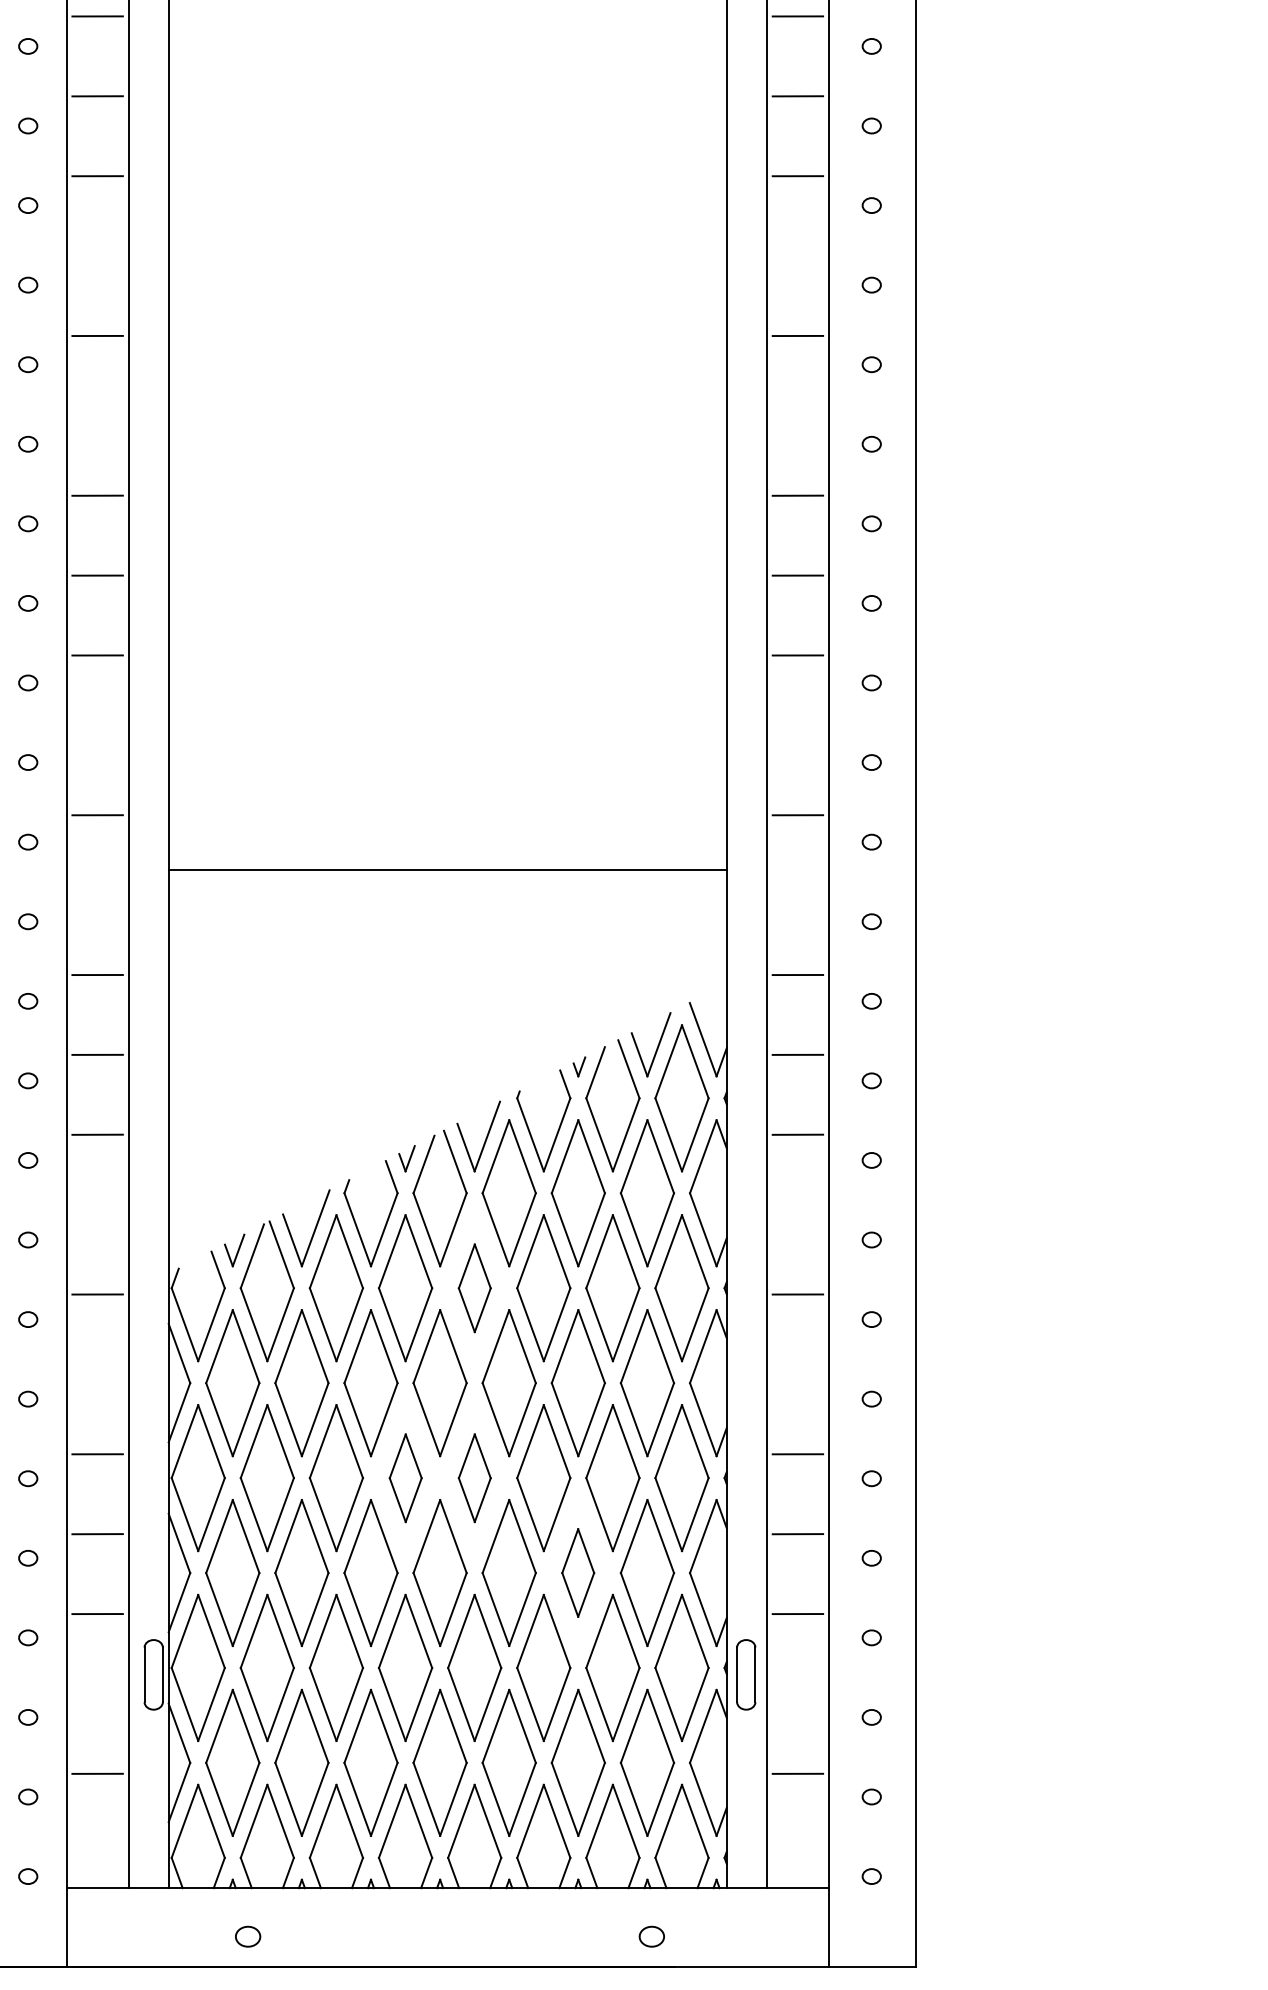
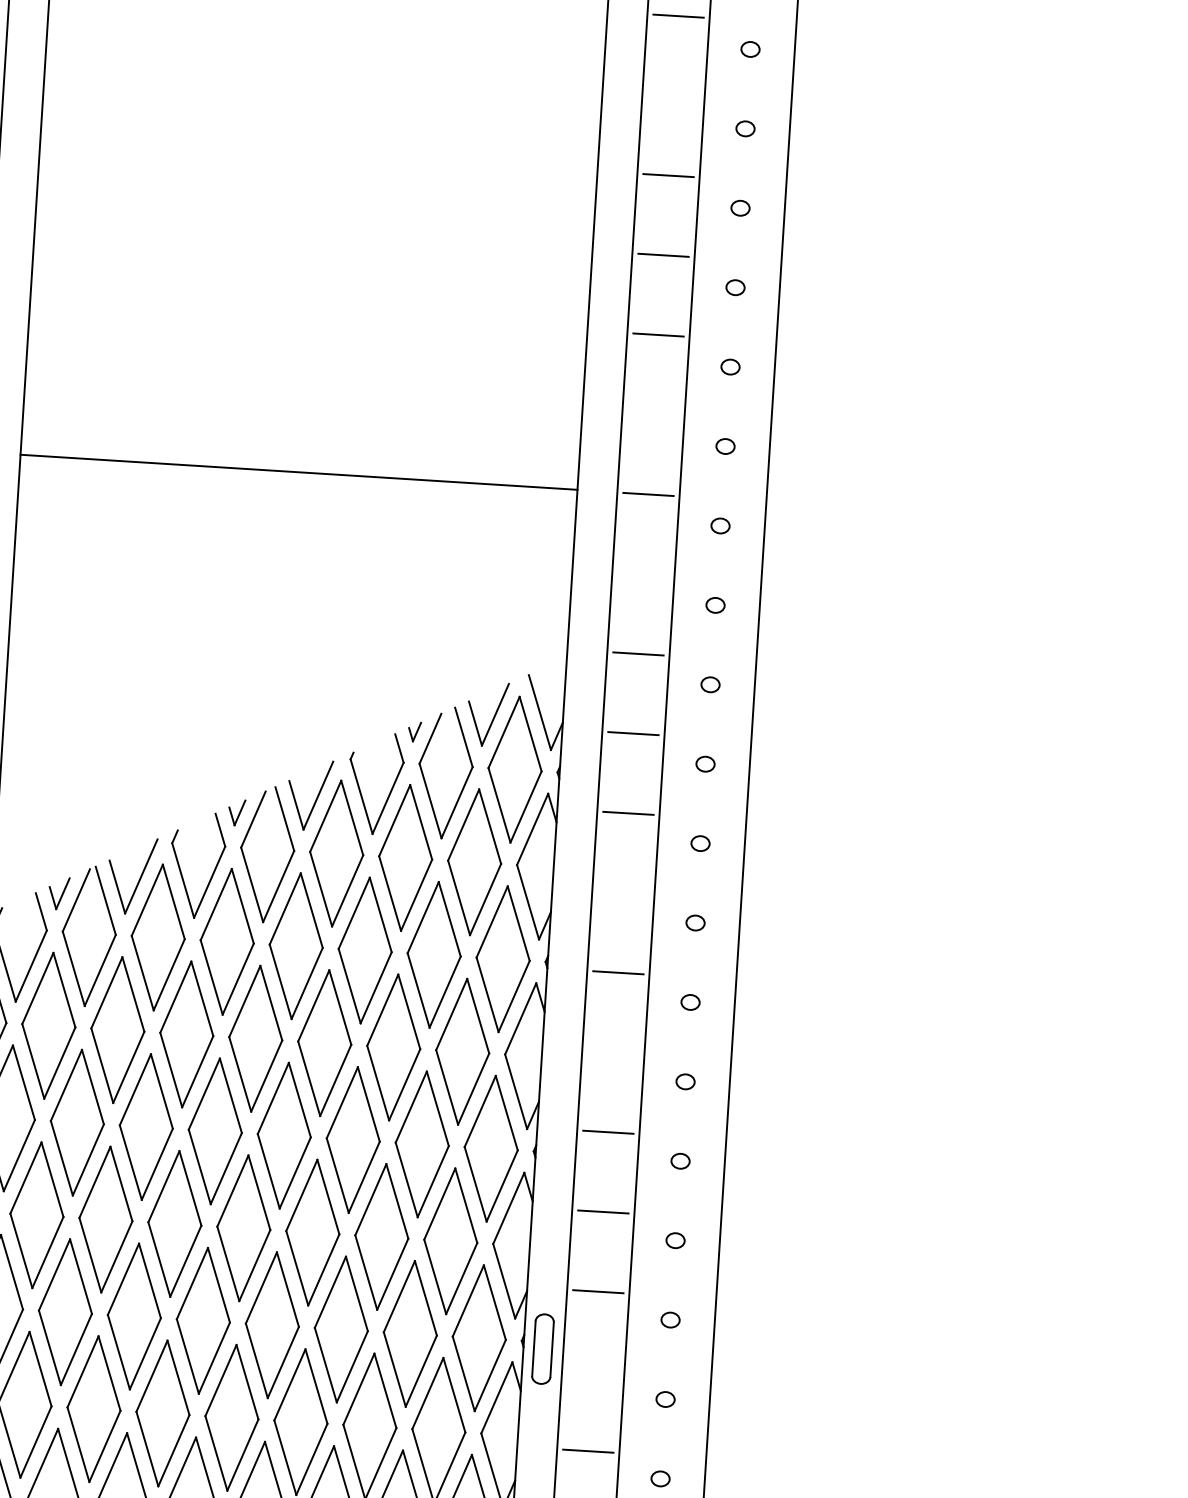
line: (447, 870) -> (298, 472), moved
part: (474, 1288) -> (296, 946), size x1.67
part: (405, 1478) -> (215, 1131), size x1.67
part: (474, 1478) -> (284, 1136), size x1.67
part: (577, 1572) -> (380, 1236), size x1.67

